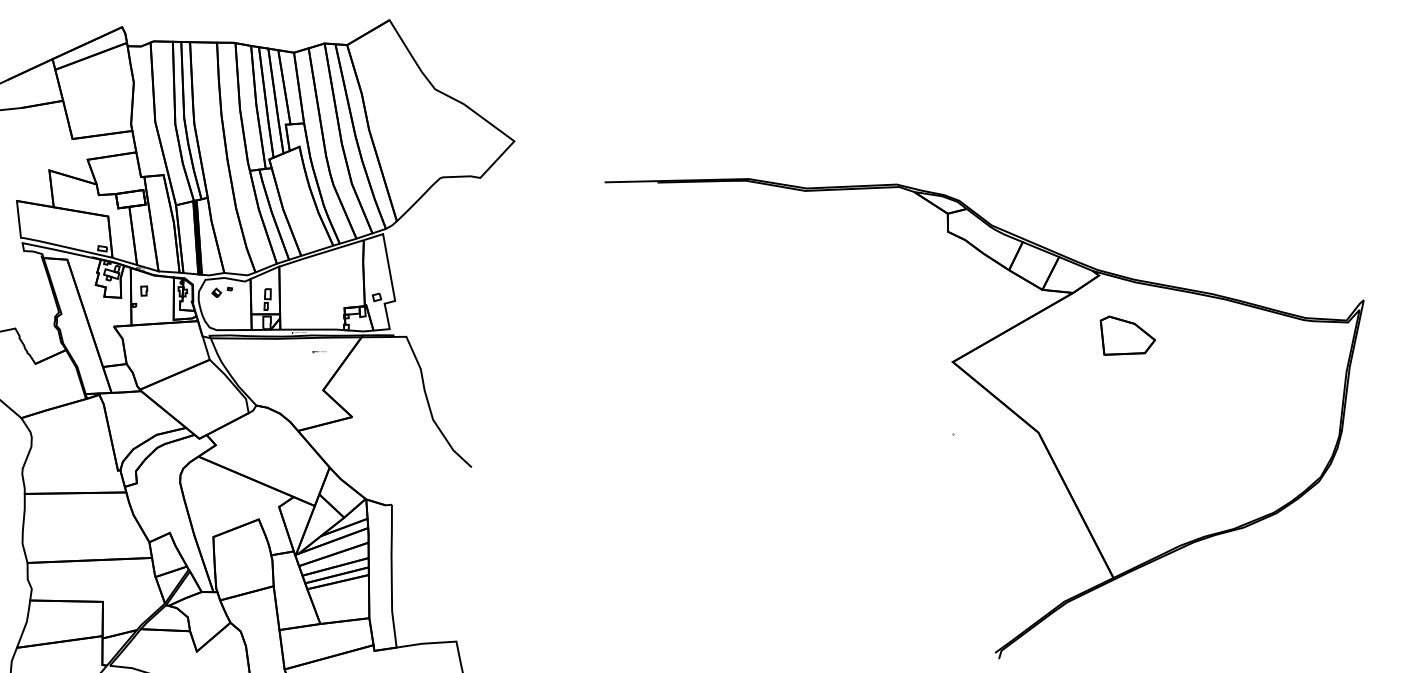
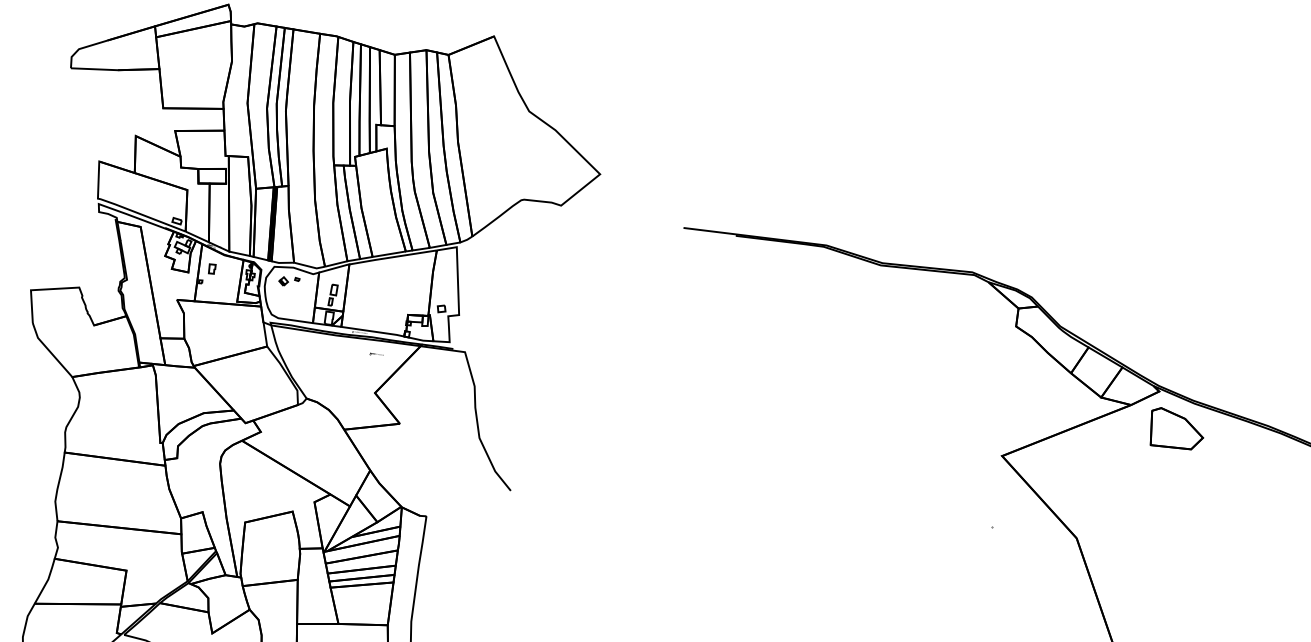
part: (1127, 335) -> (1176, 429), moved

